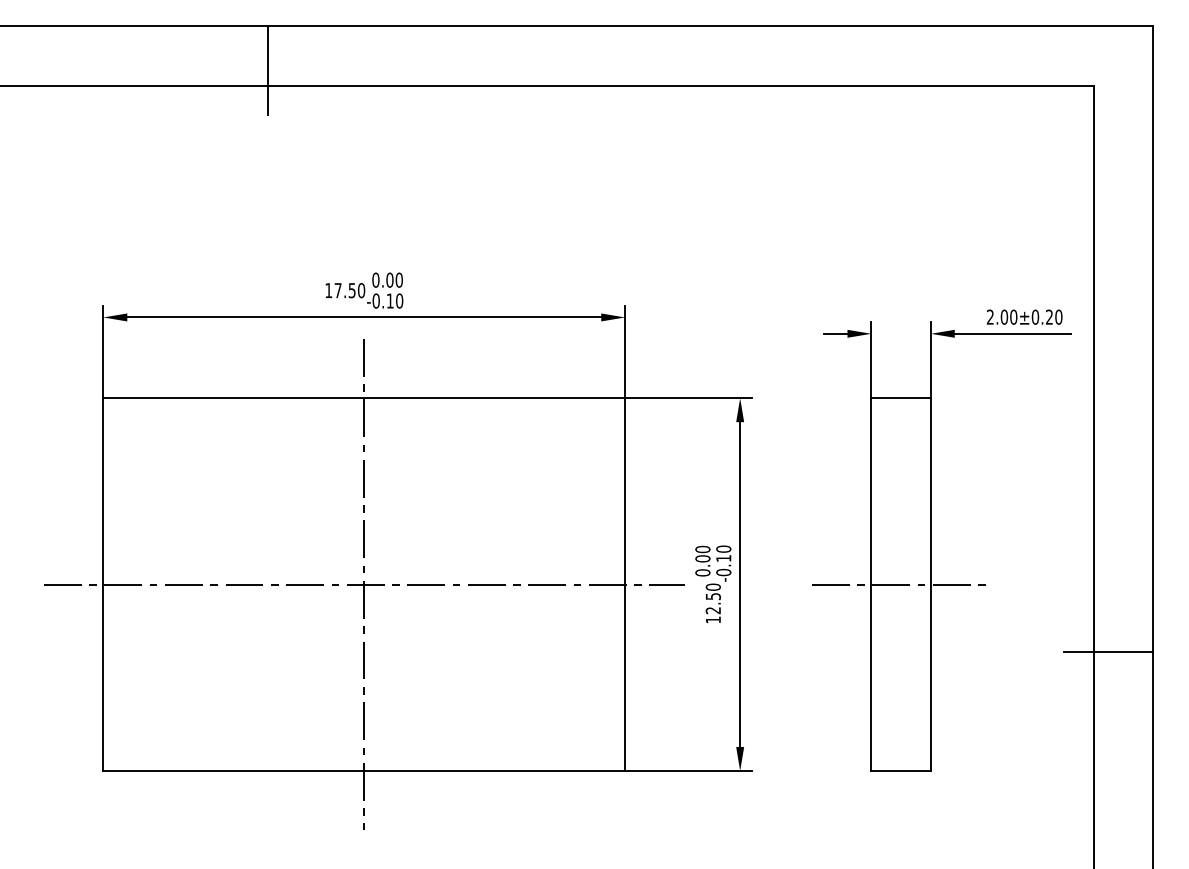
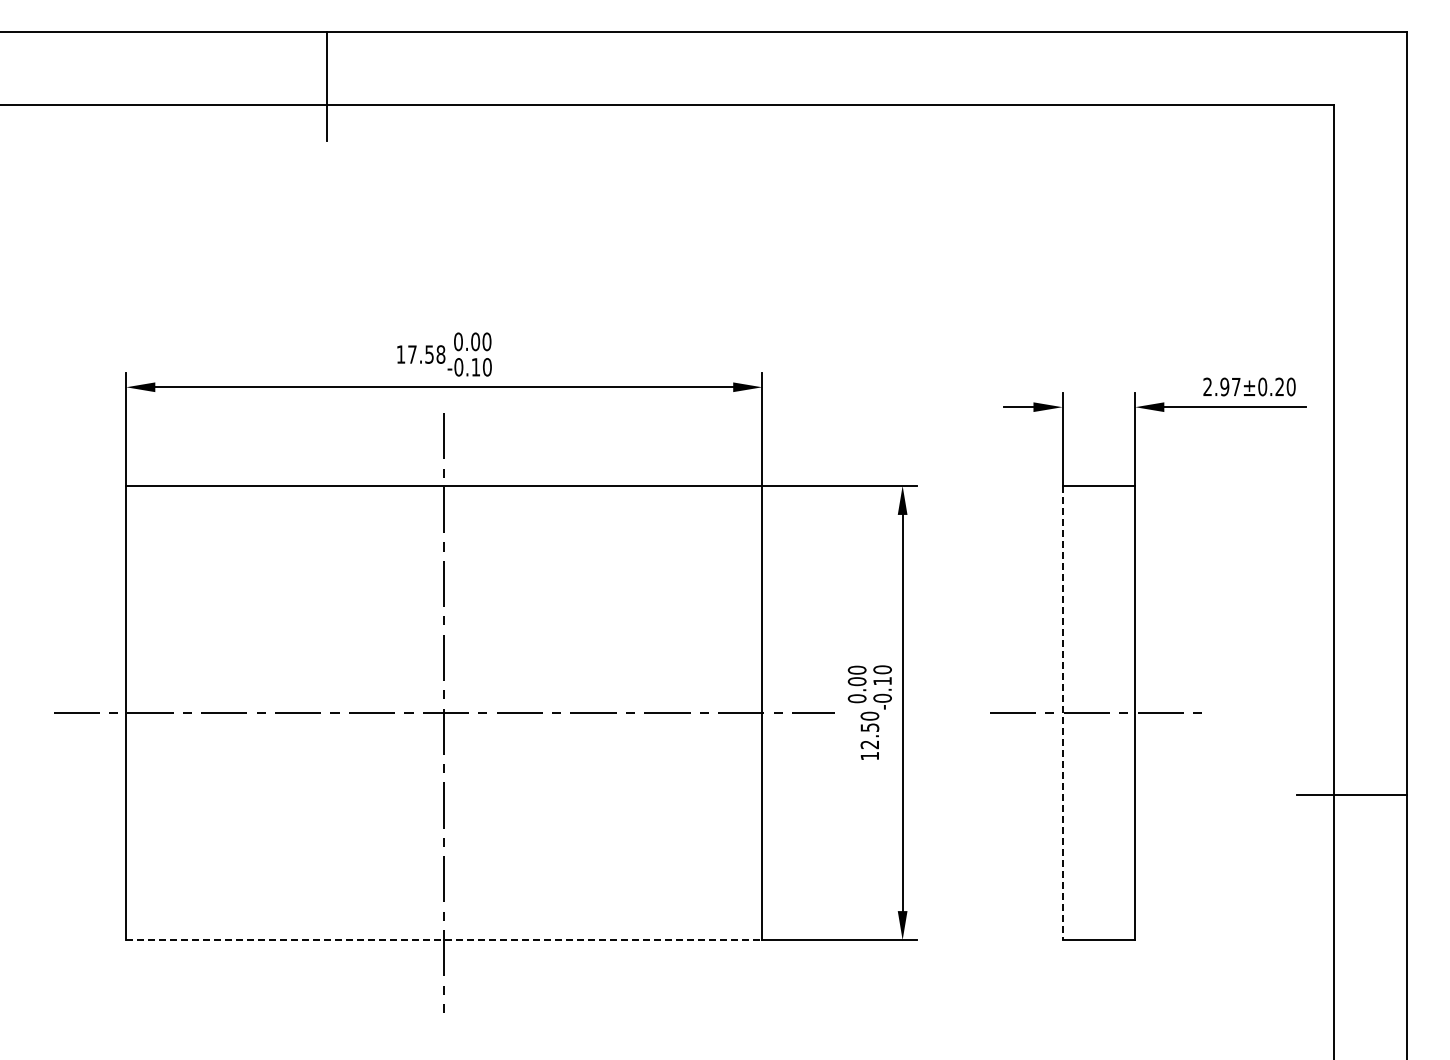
text: (361, 290) -> (440, 354), 17.50 -> 17.58
text: (1009, 316) -> (1230, 386), 2.00±0.20 -> 2.97±0.20
line: (871, 584) -> (1062, 713), solid -> dashed
line: (364, 771) -> (444, 940), solid -> dashed

